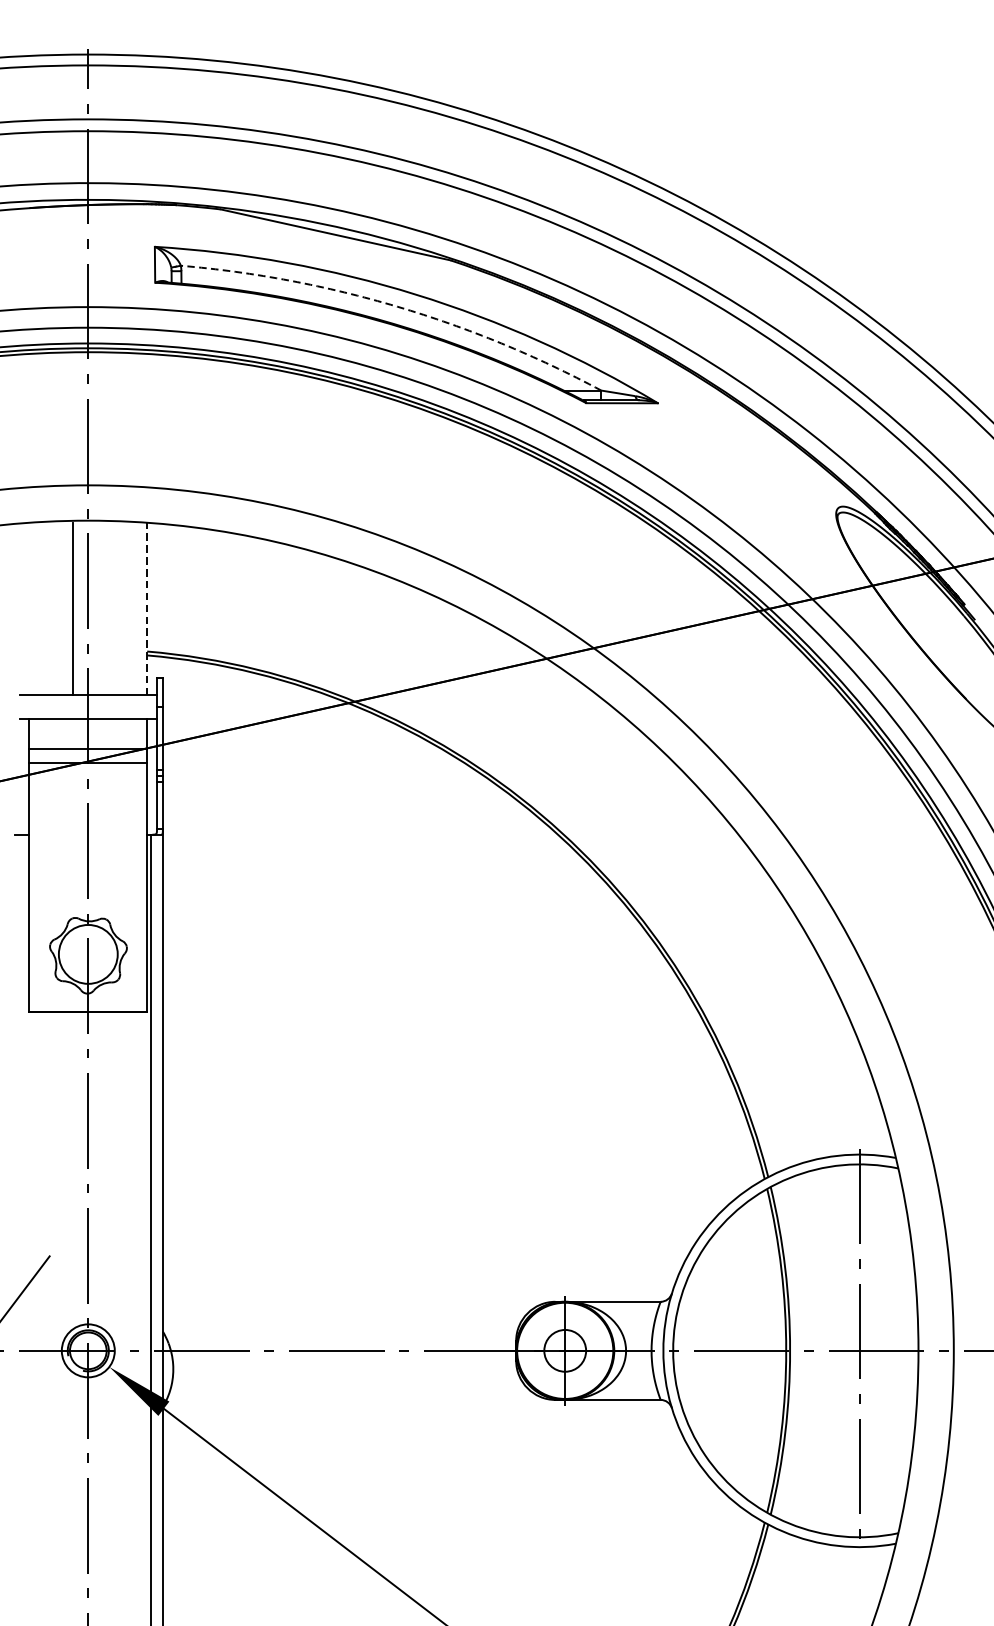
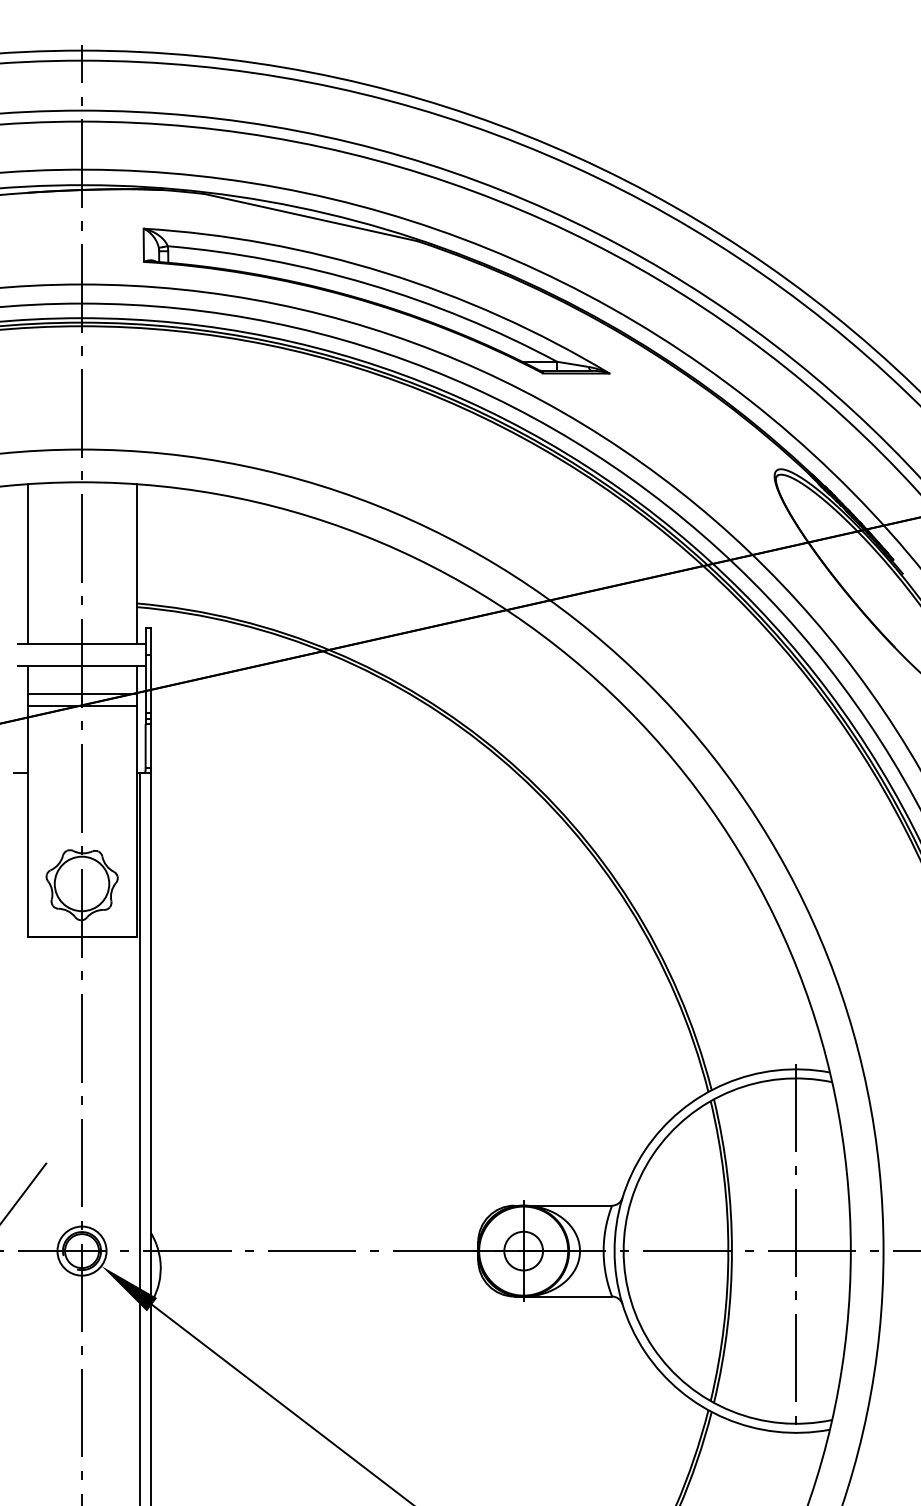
arc: (397, 307) -> (368, 284), dashed -> solid
line: (72, 609) -> (27, 564), moved
line: (147, 609) -> (136, 564), dashed -> solid

